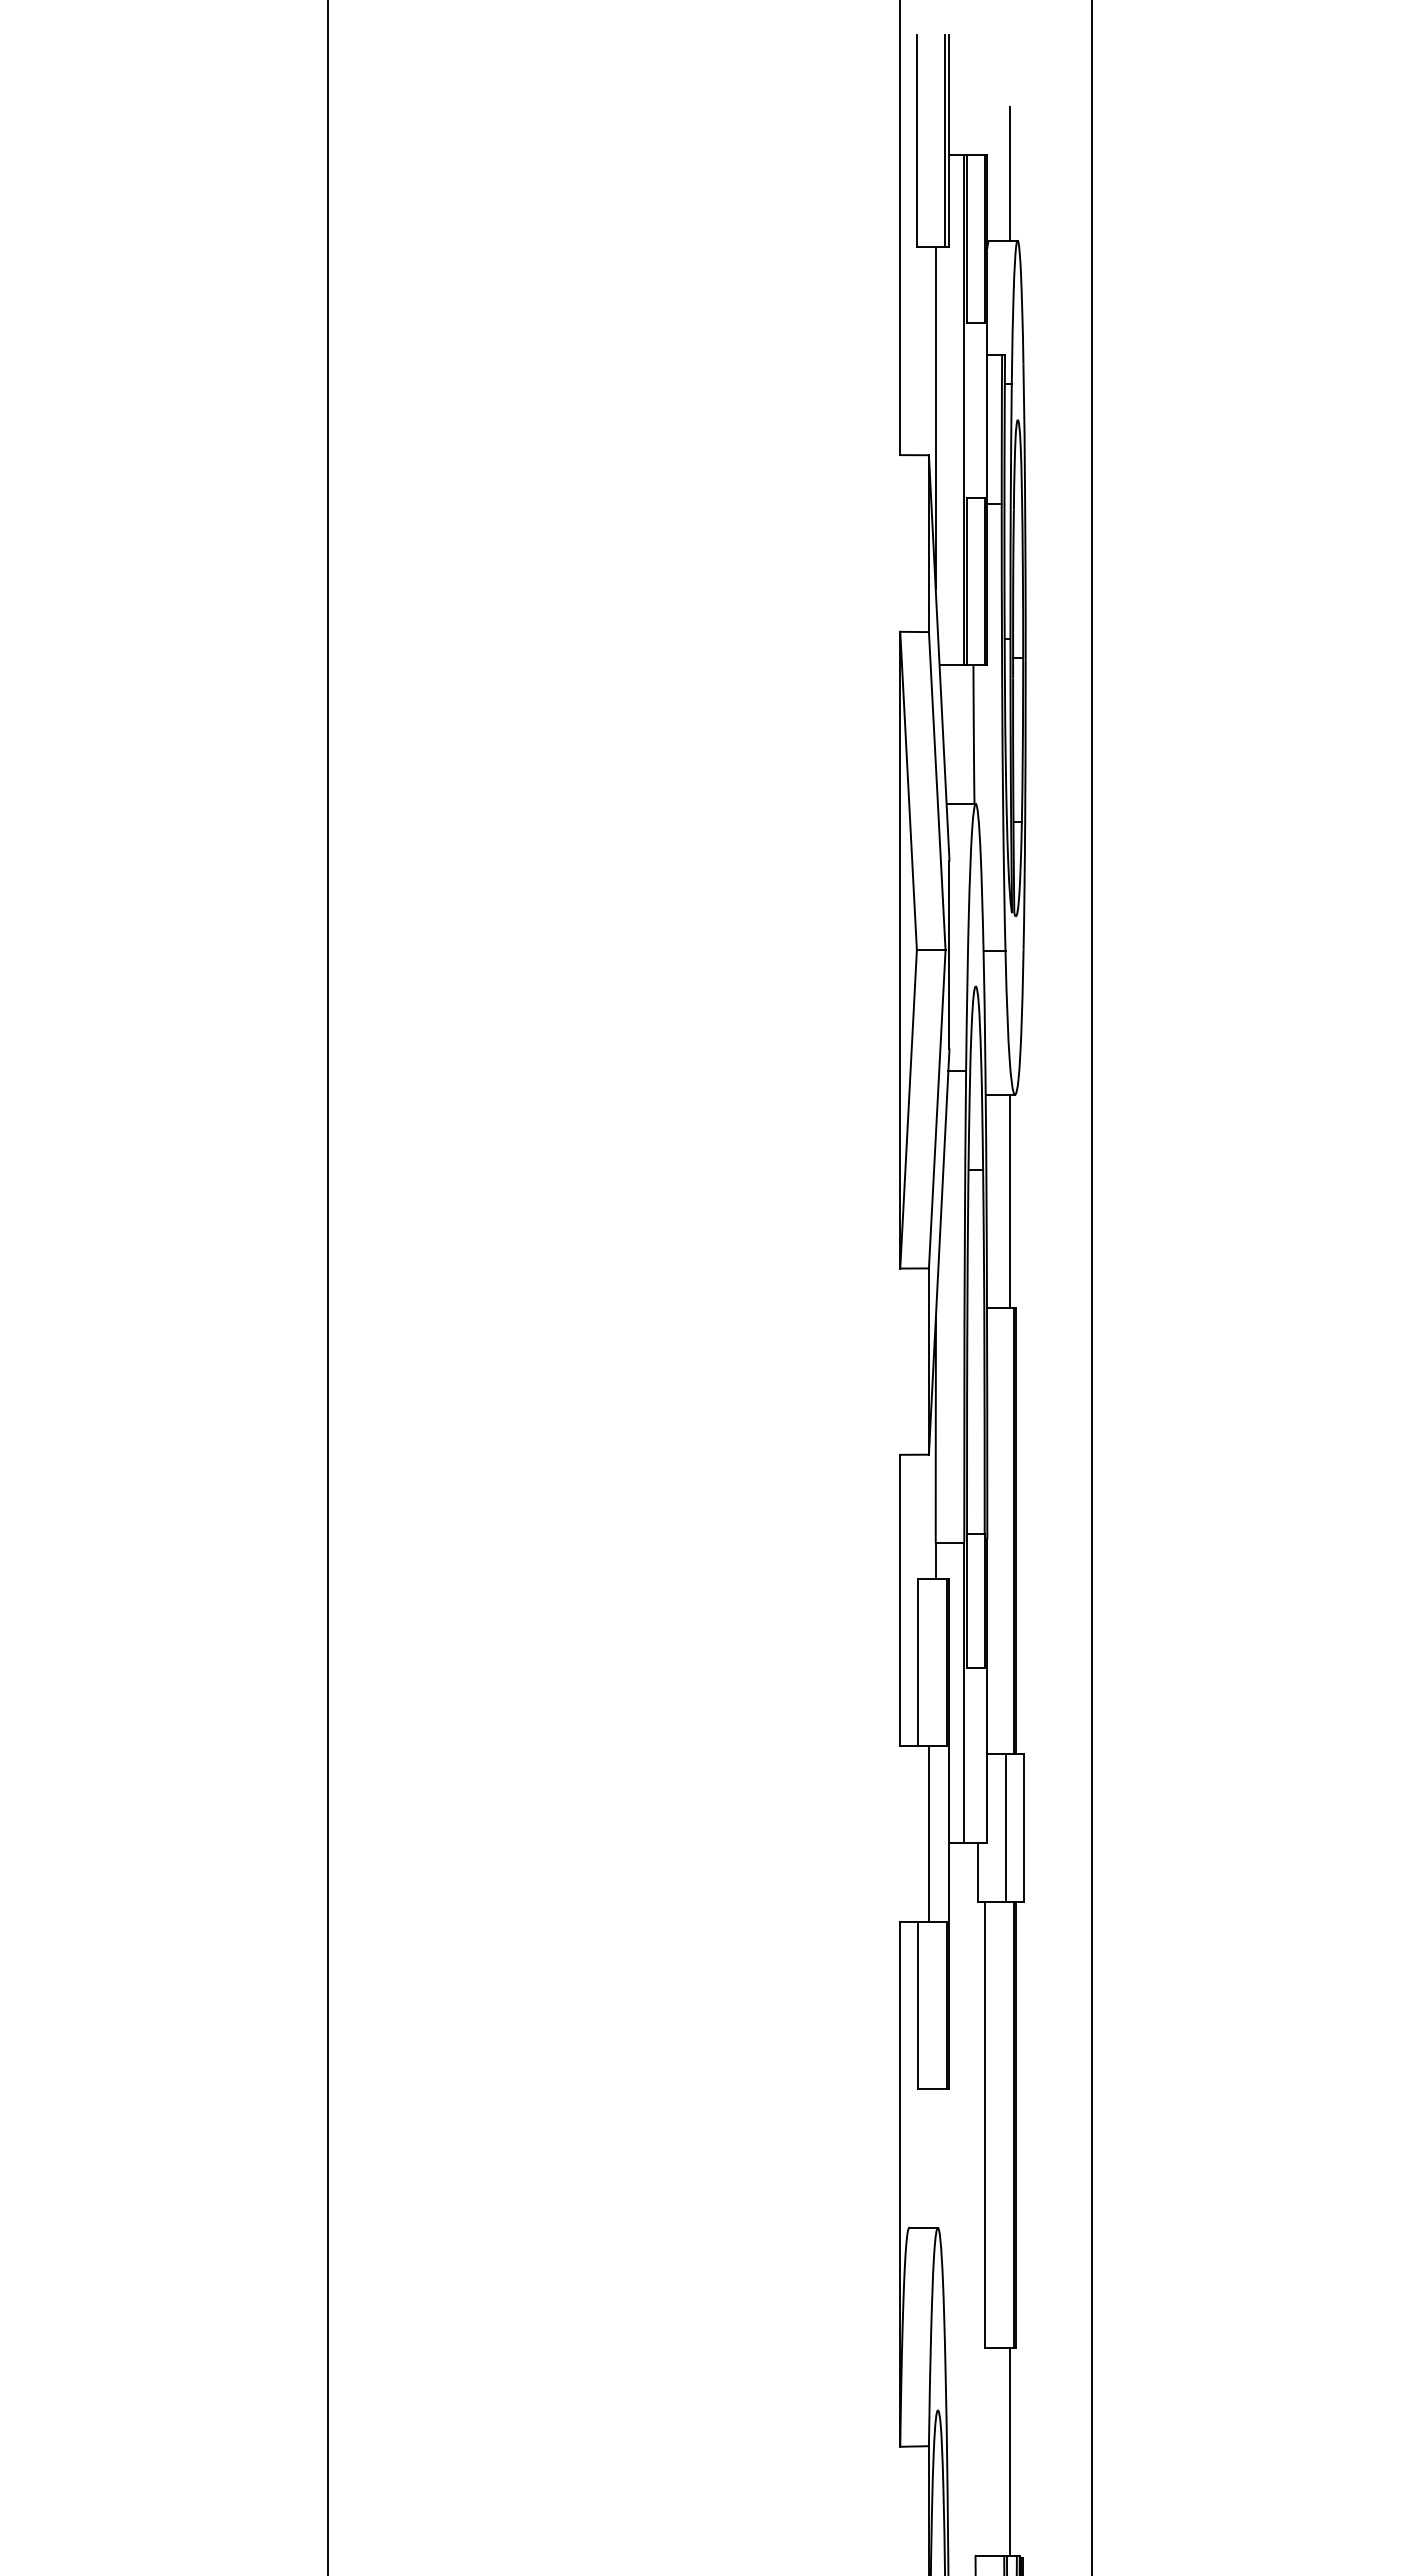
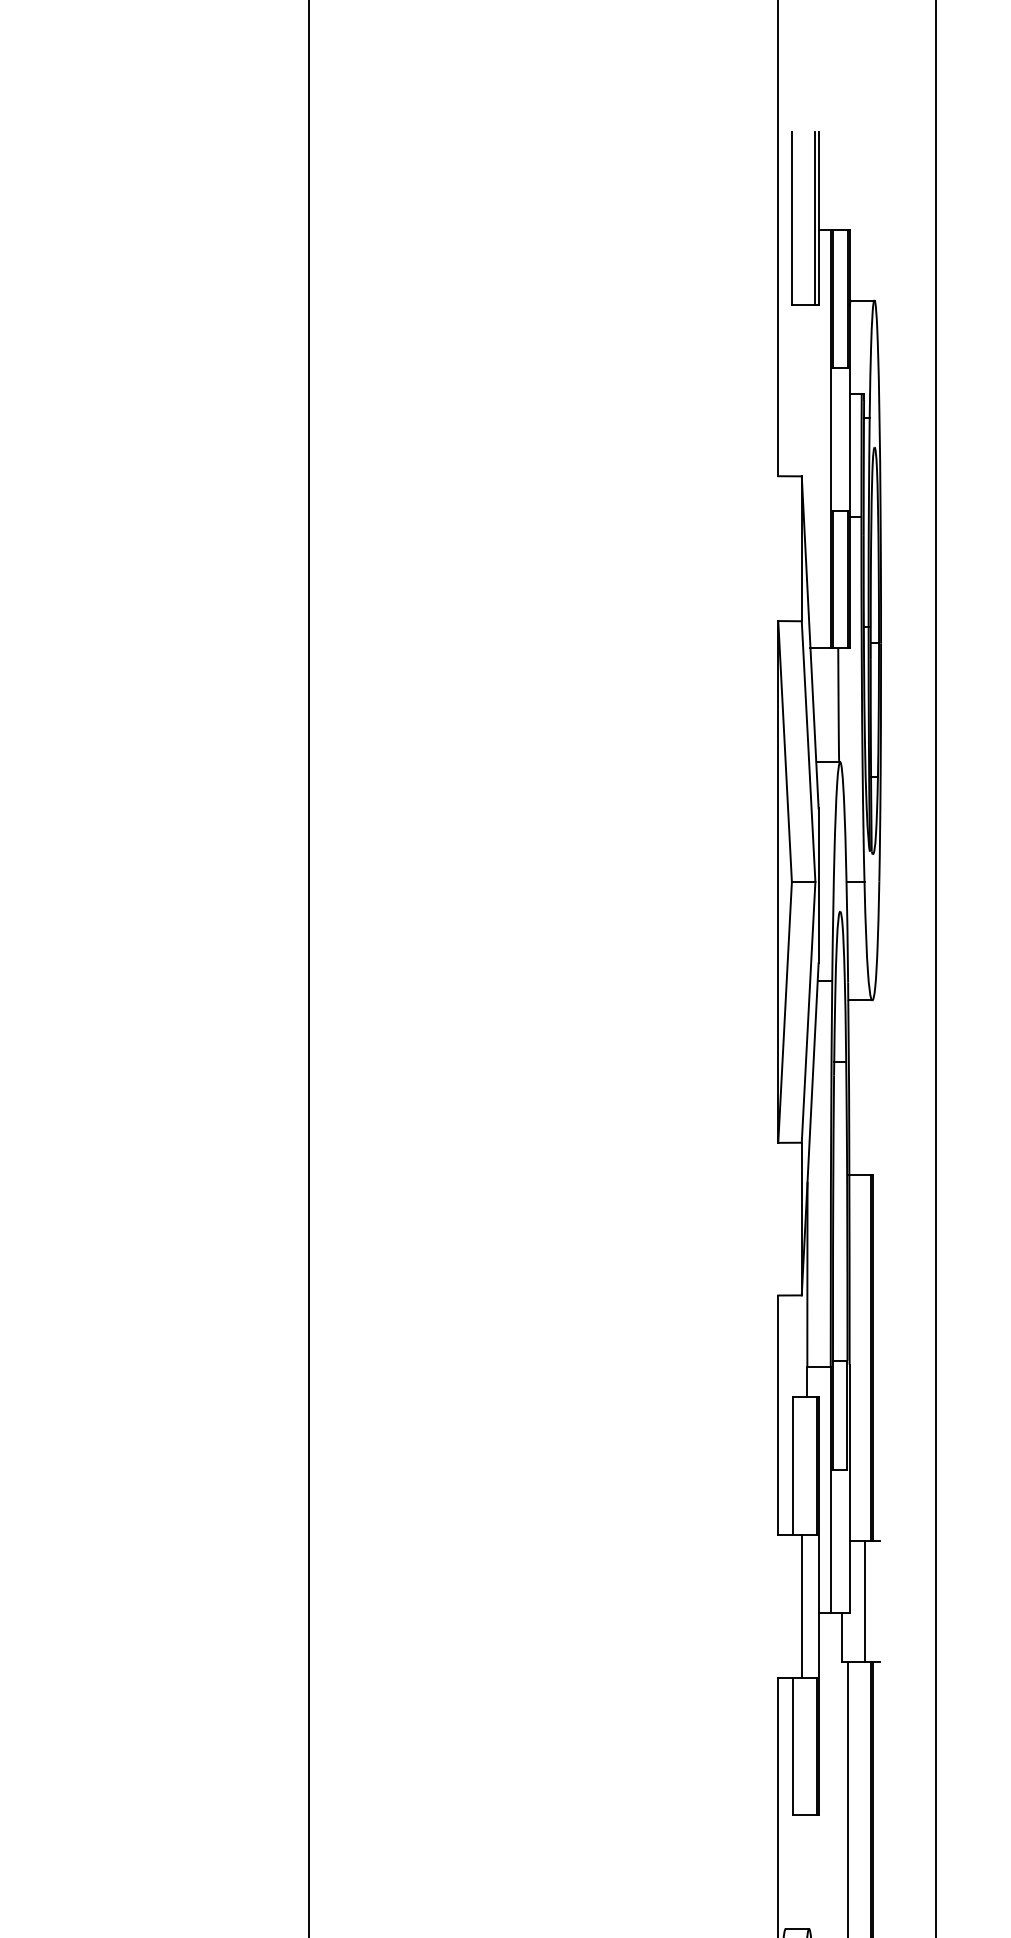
line: (1010, 173) -> (868, 245), removed
line: (935, 417) -> (807, 445), removed
line: (1010, 1201) -> (868, 1087), removed
line: (1024, 1827) -> (880, 1600), removed

